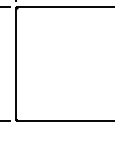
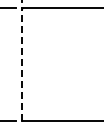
line: (16, 63) -> (22, 64), solid -> dashed

